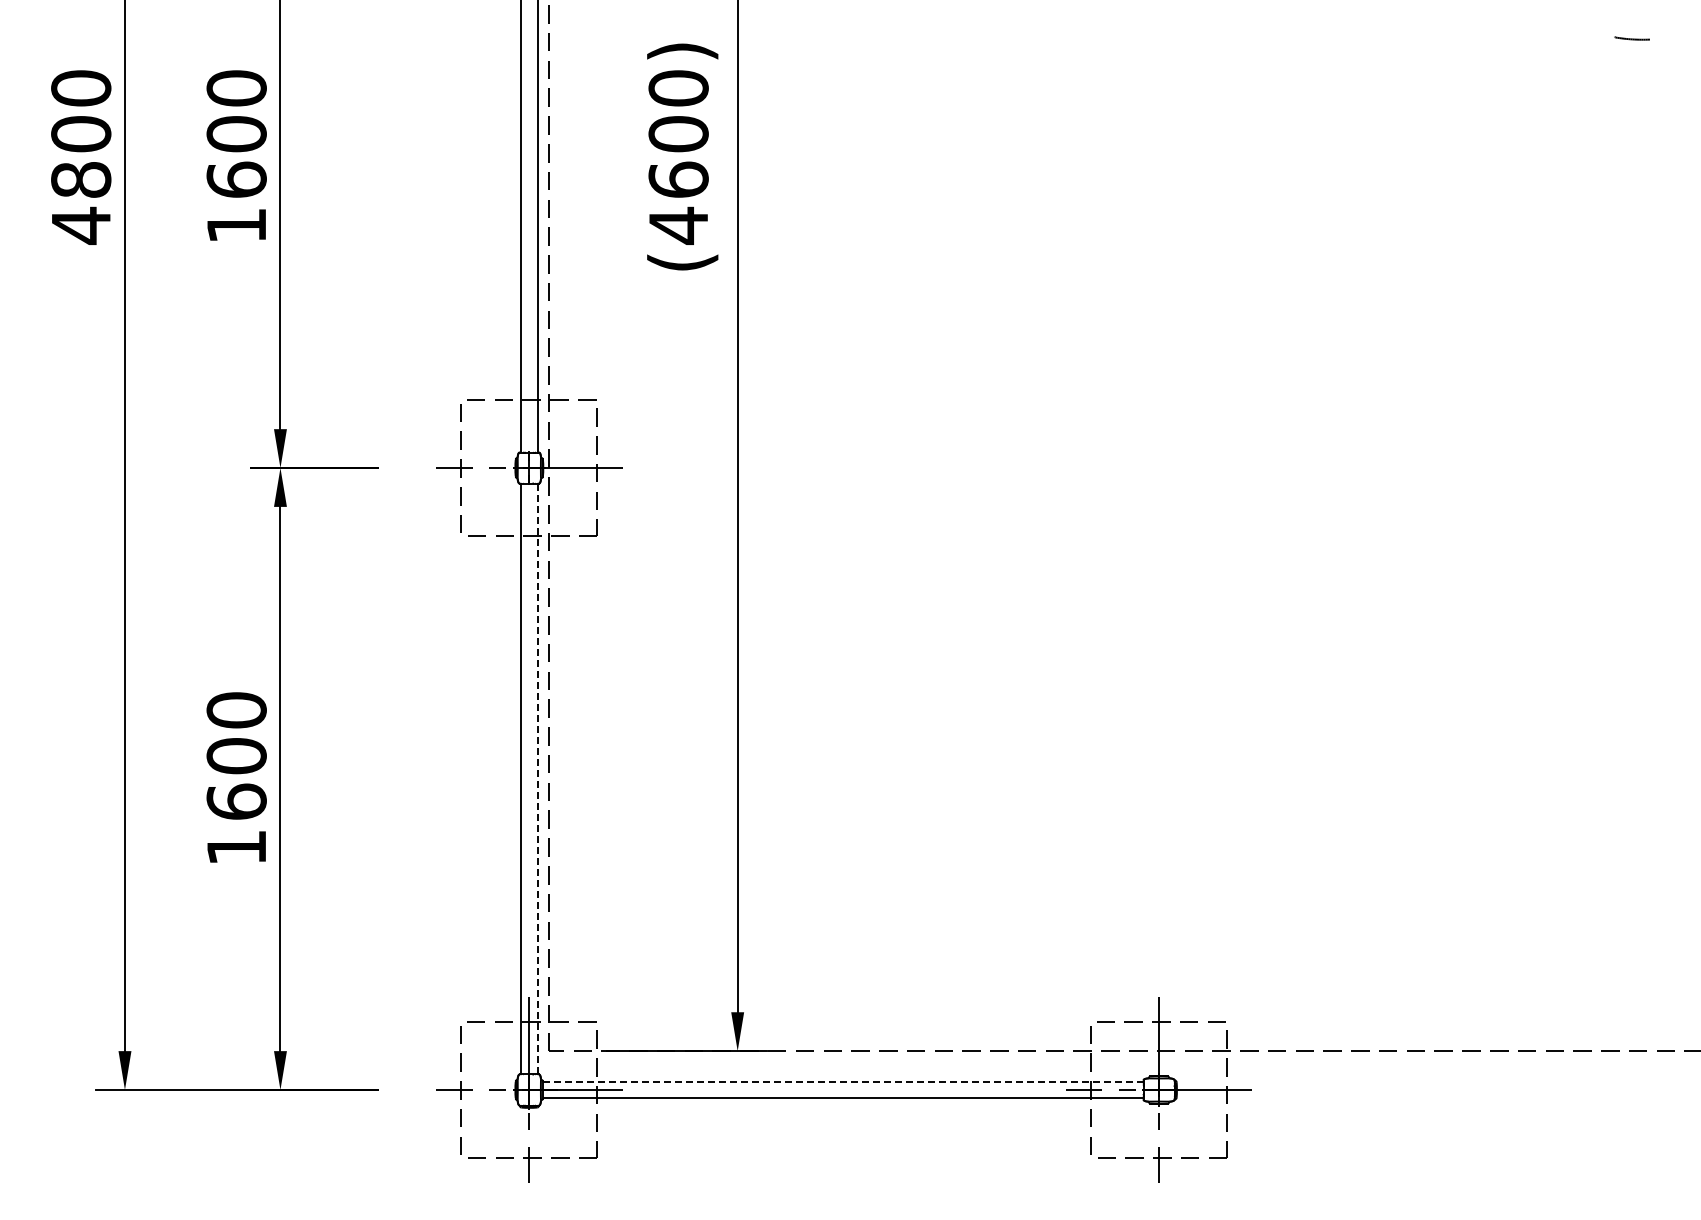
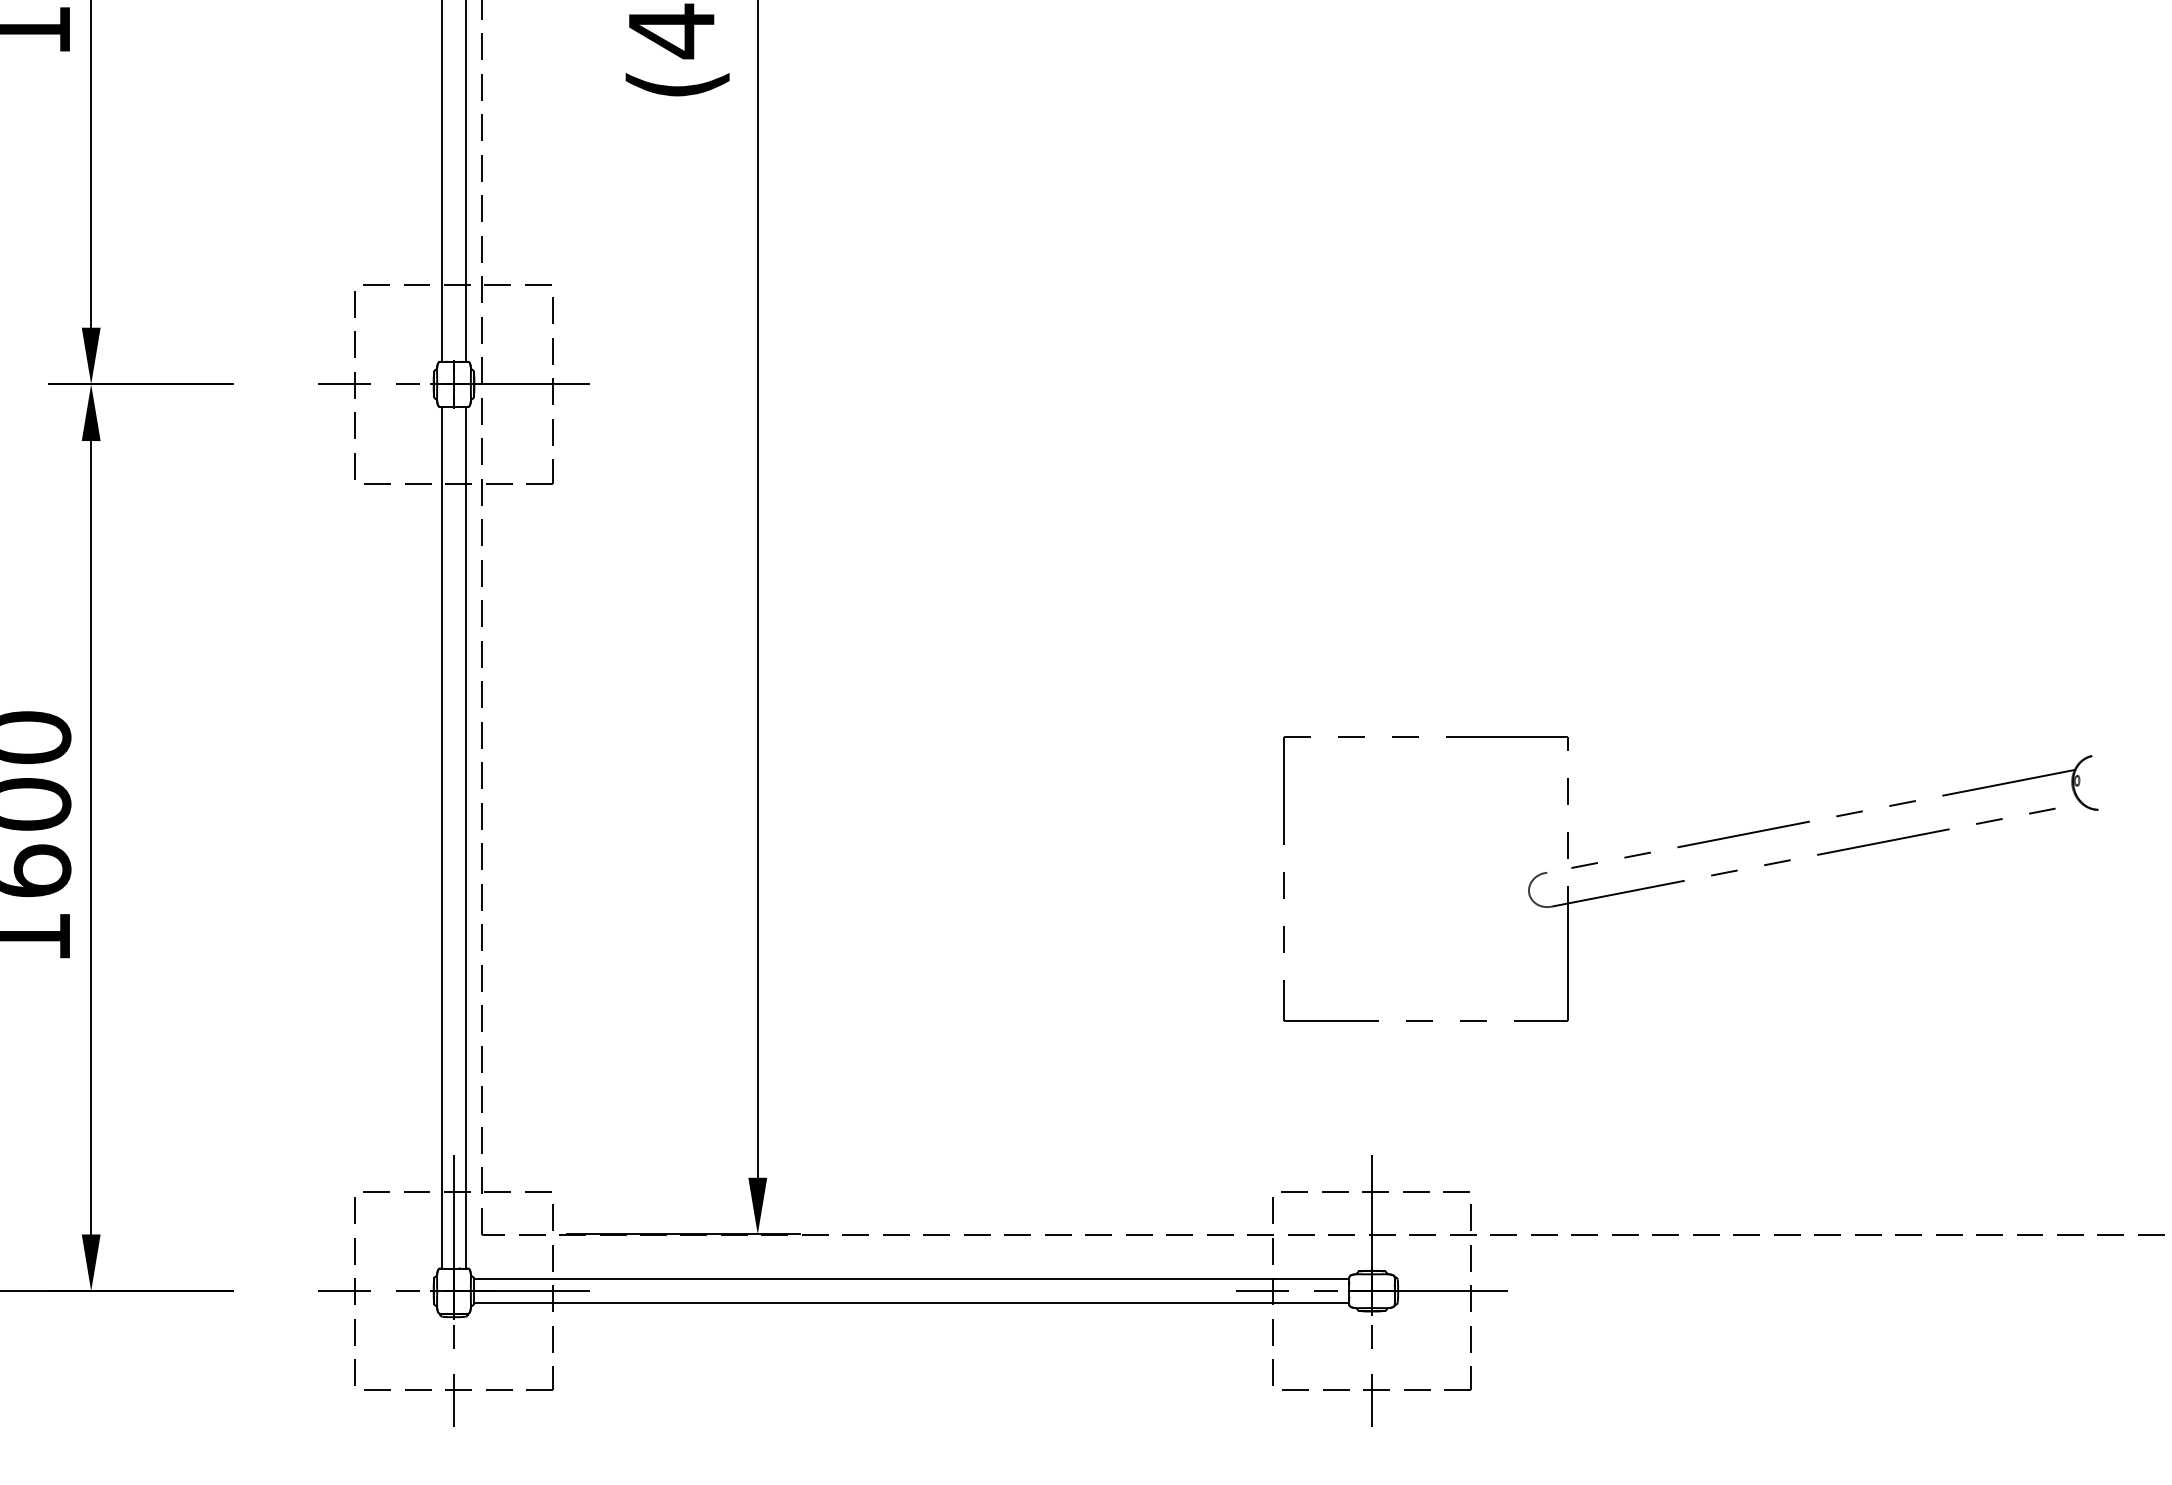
line: (537, 778) -> (465, 837), dashed -> solid
part: (1377, 806) -> (1690, 877), added
line: (843, 1081) -> (912, 1278), dashed -> solid

